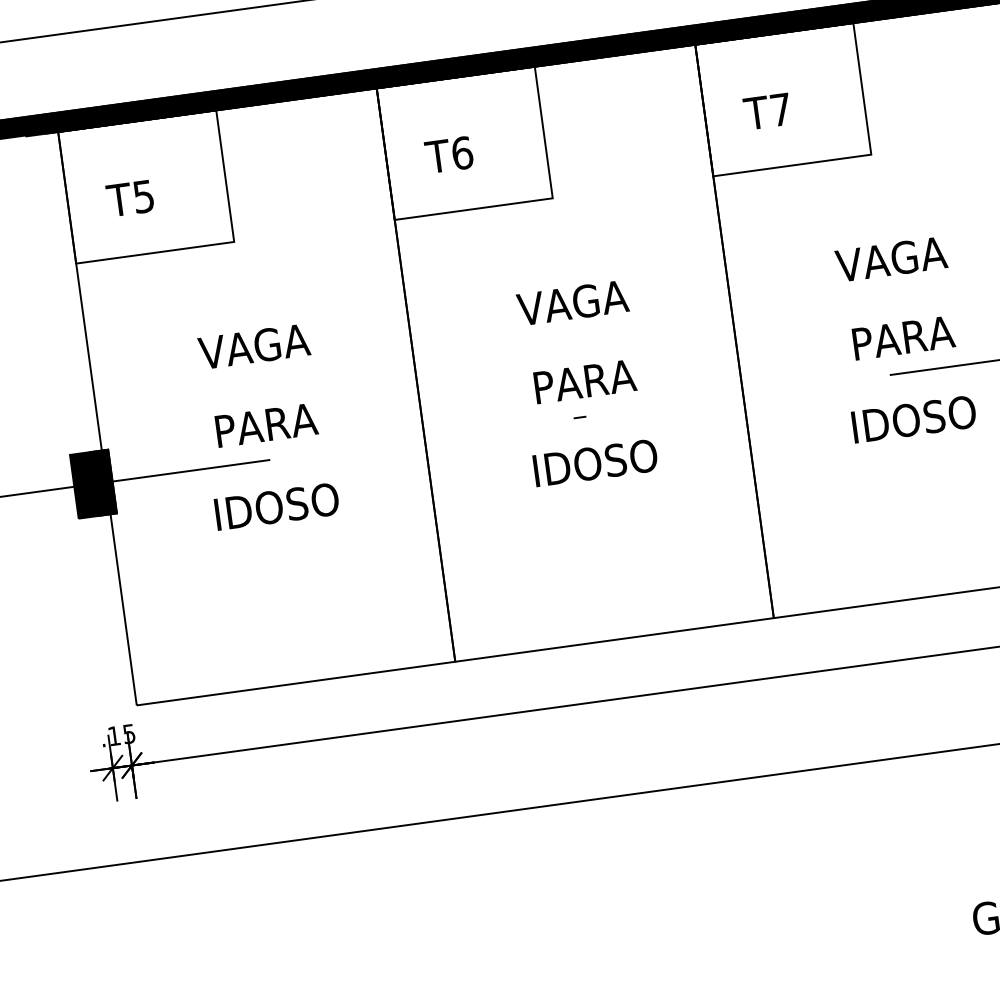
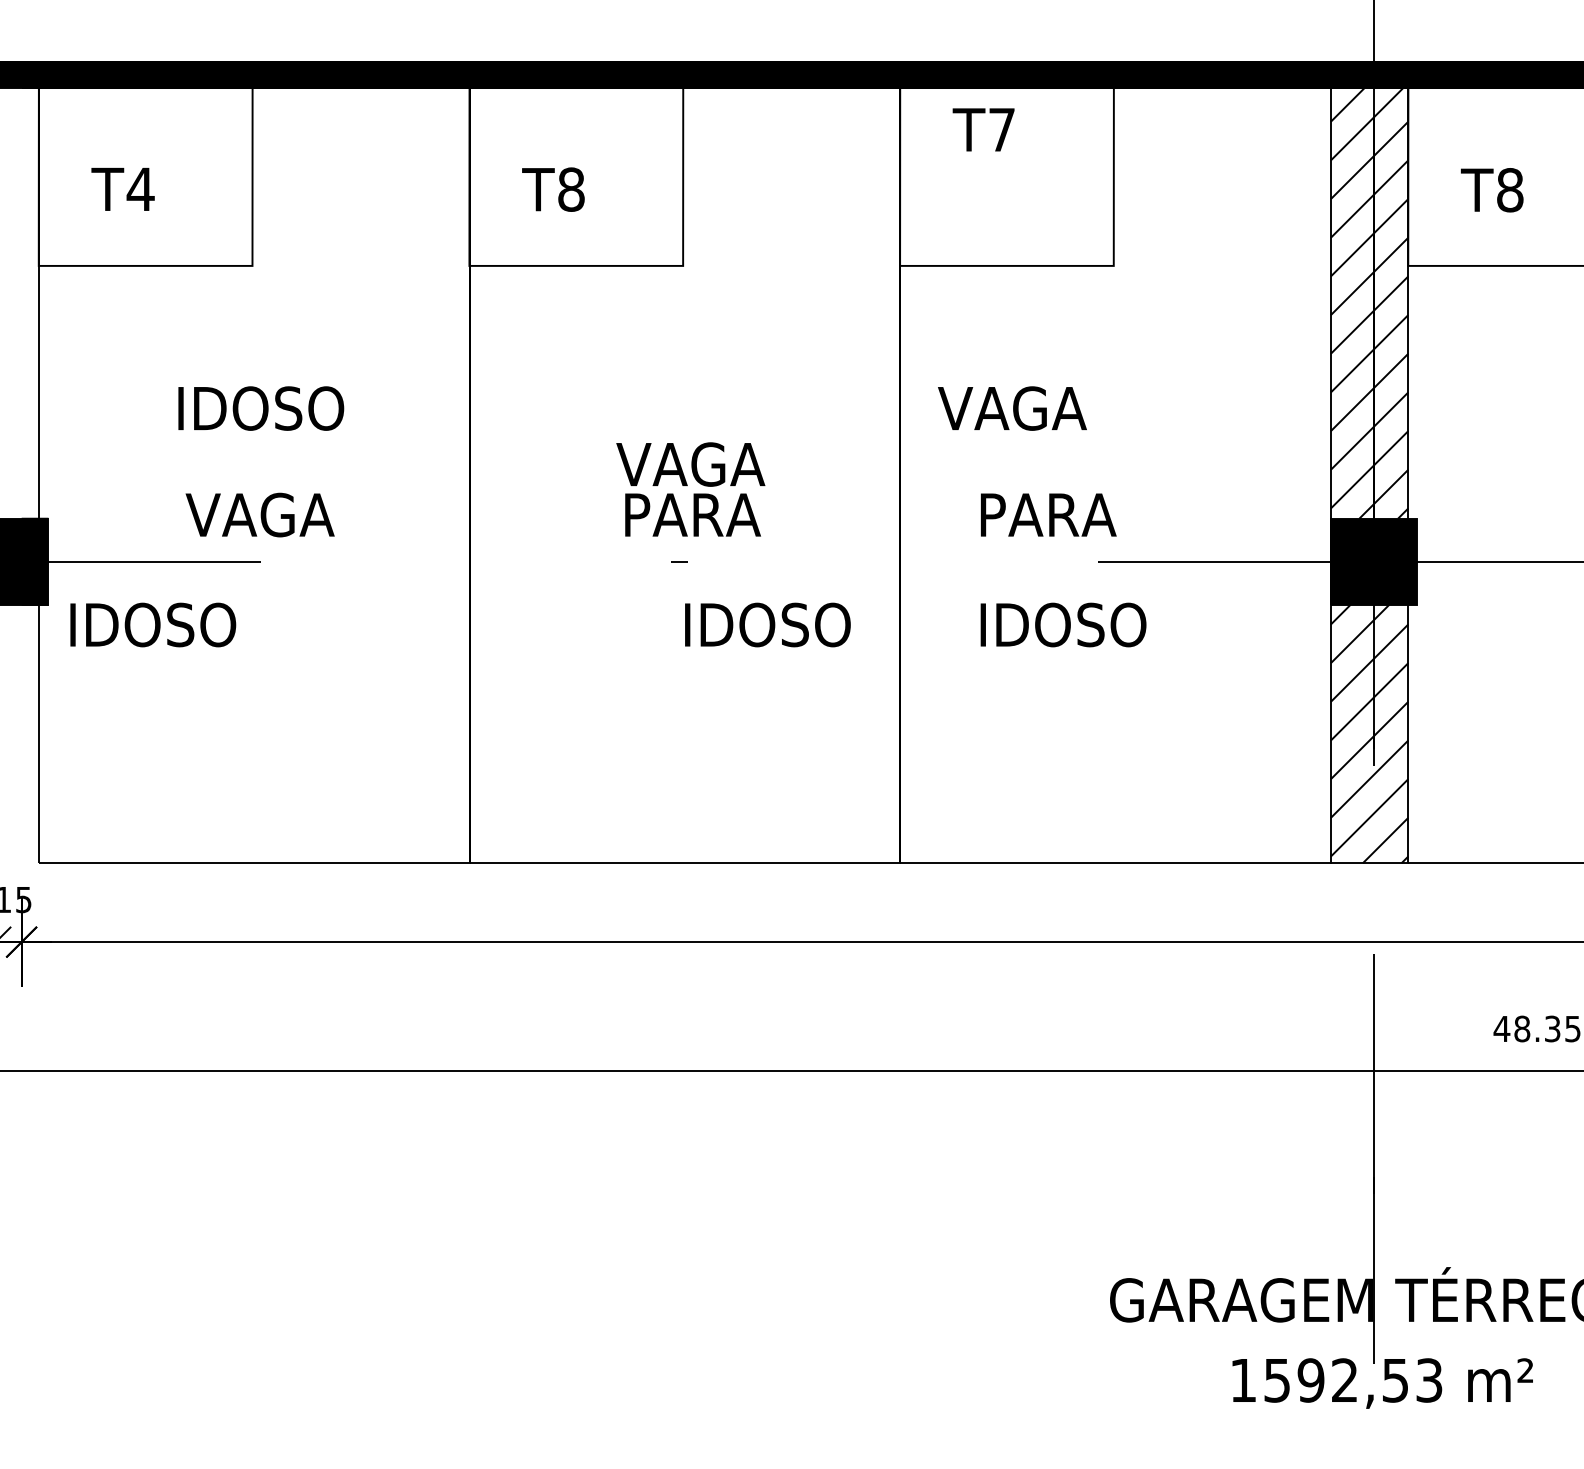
text: (767, 111) -> (983, 129), moved
text: (462, 153) -> (571, 189), T6 -> T8
text: (143, 196) -> (140, 189), T5 -> T4
text: (891, 259) -> (1012, 408), moved
text: (572, 303) -> (690, 464), moved
text: (903, 337) -> (1048, 514), moved
text: (255, 346) -> (261, 408), VAGA -> IDOSO
text: (914, 419) -> (1063, 624), moved
text: (264, 425) -> (259, 514), PARA -> VAGA
text: (595, 462) -> (767, 624), moved
text: (277, 506) -> (153, 624), moved

